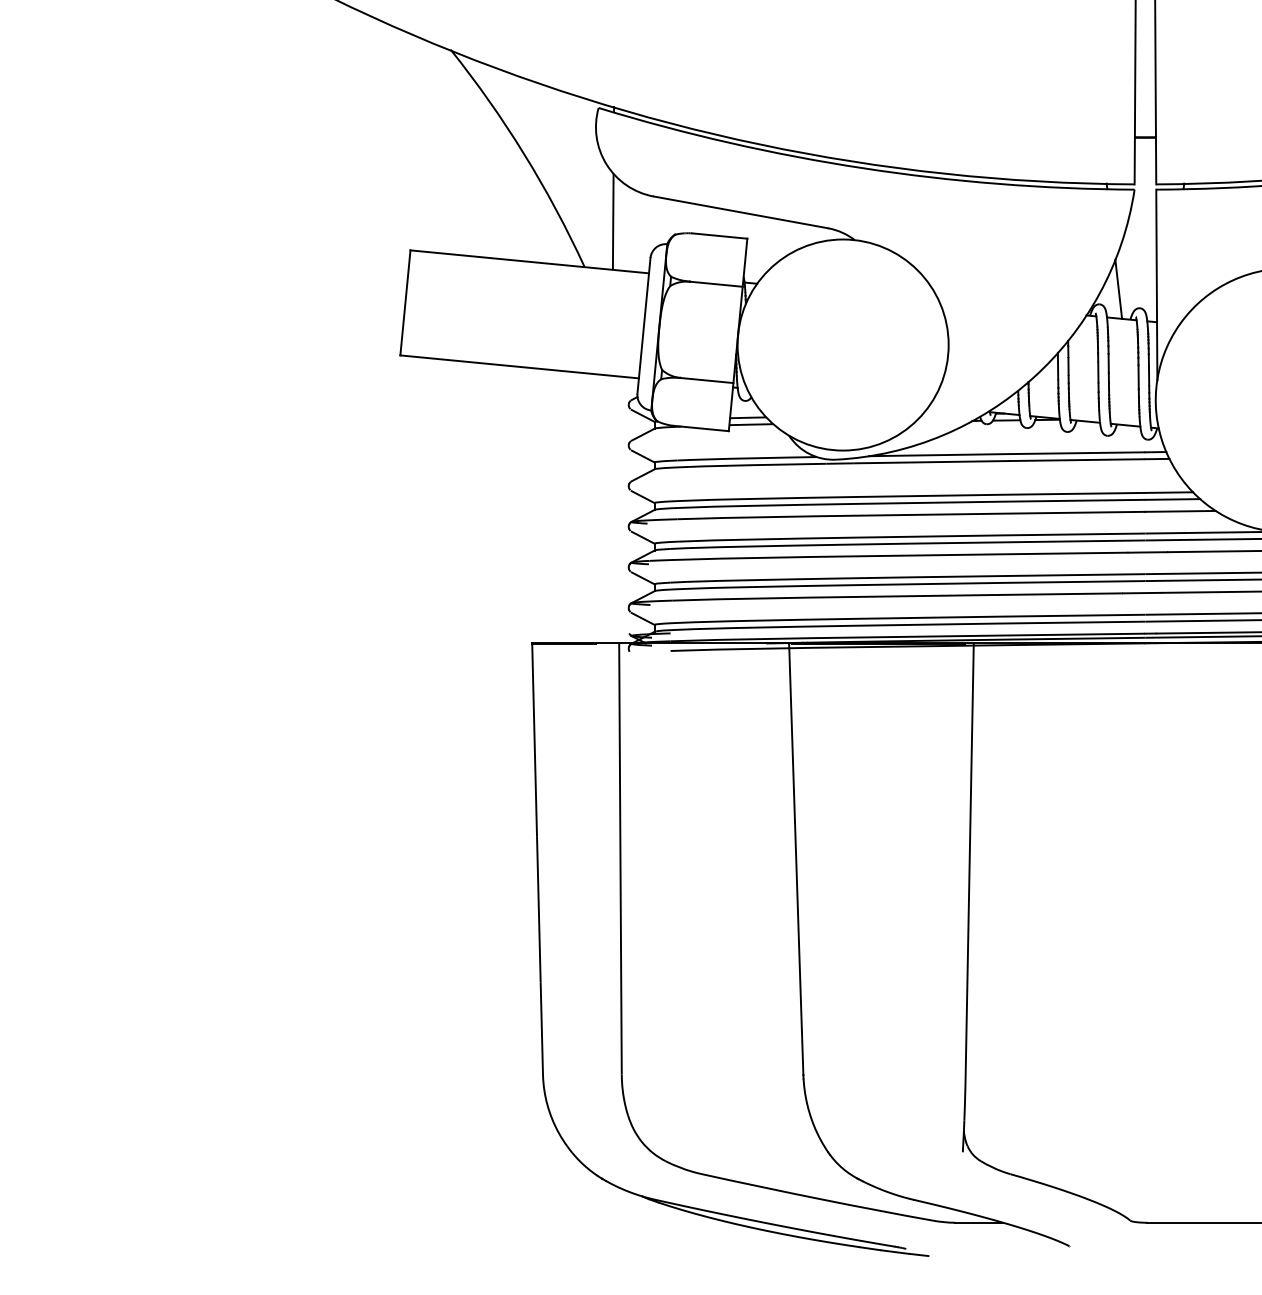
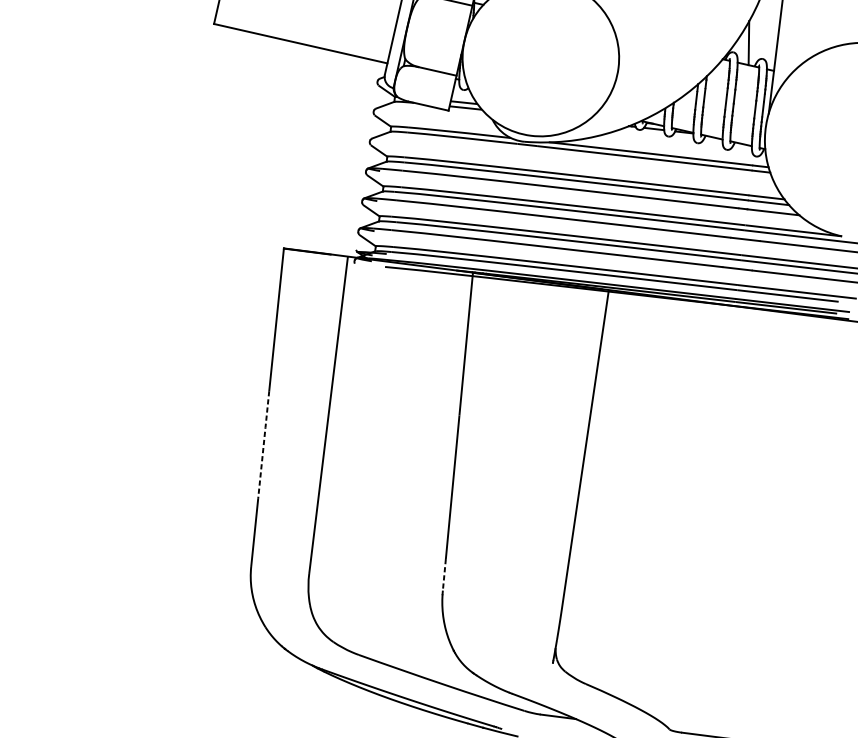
line: (538, 909) -> (263, 444), solid -> dashed
line: (802, 1053) -> (444, 575), solid -> dashed

